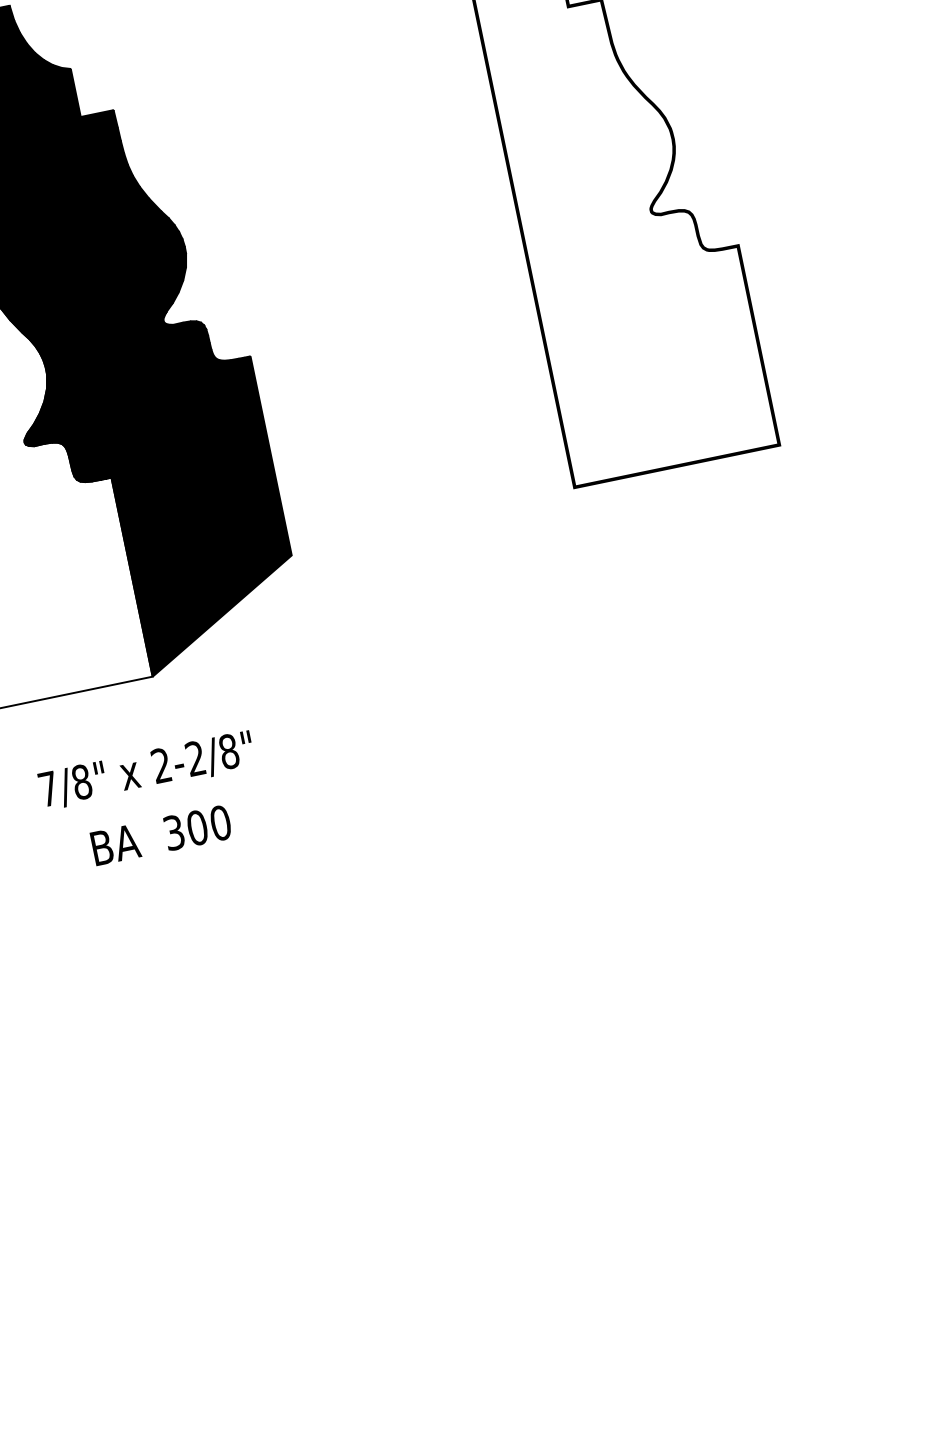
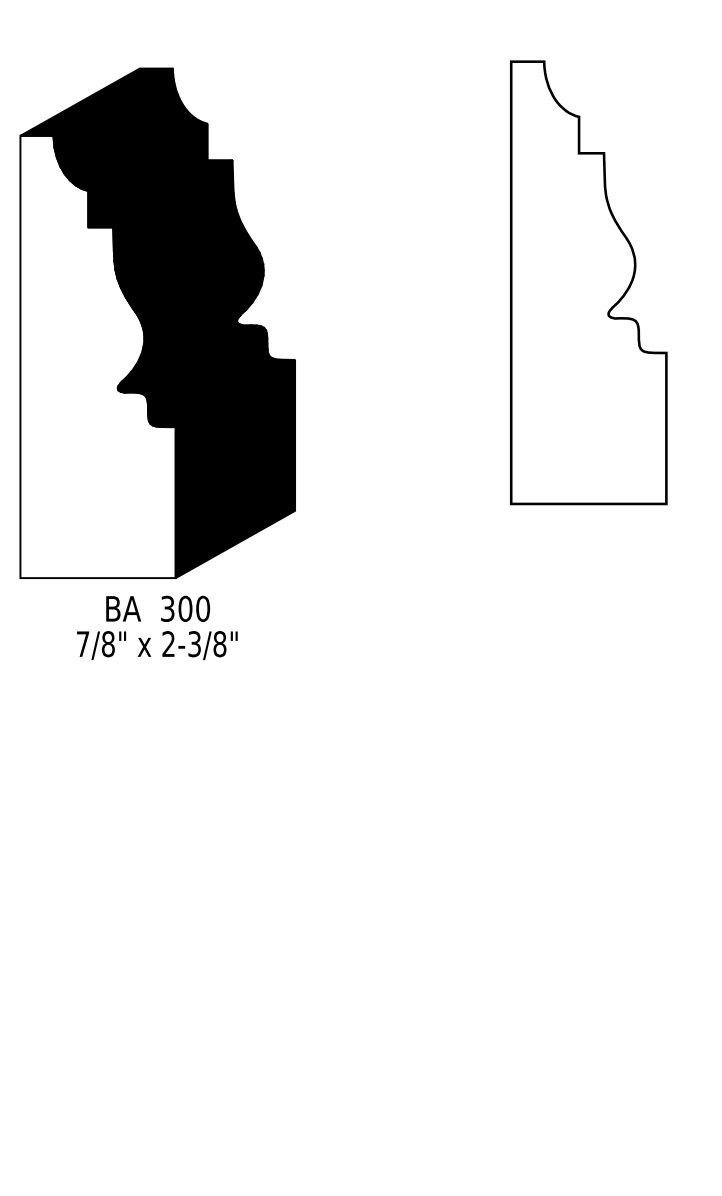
text: (195, 759) -> (194, 644), 2-2/8" -> 2-3/8"
text: (161, 834) -> (158, 608), moved

